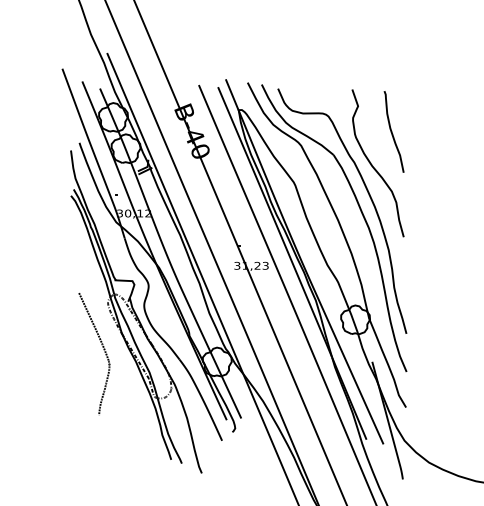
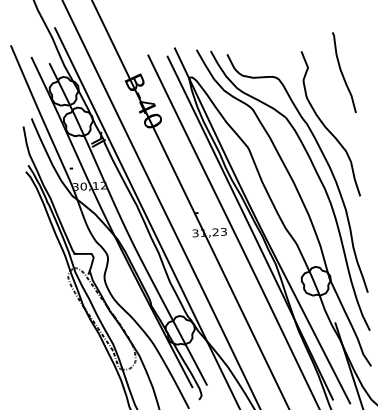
curve: (392, 131) -> (342, 72), moved
part: (103, 350) -> (66, 324), removed

